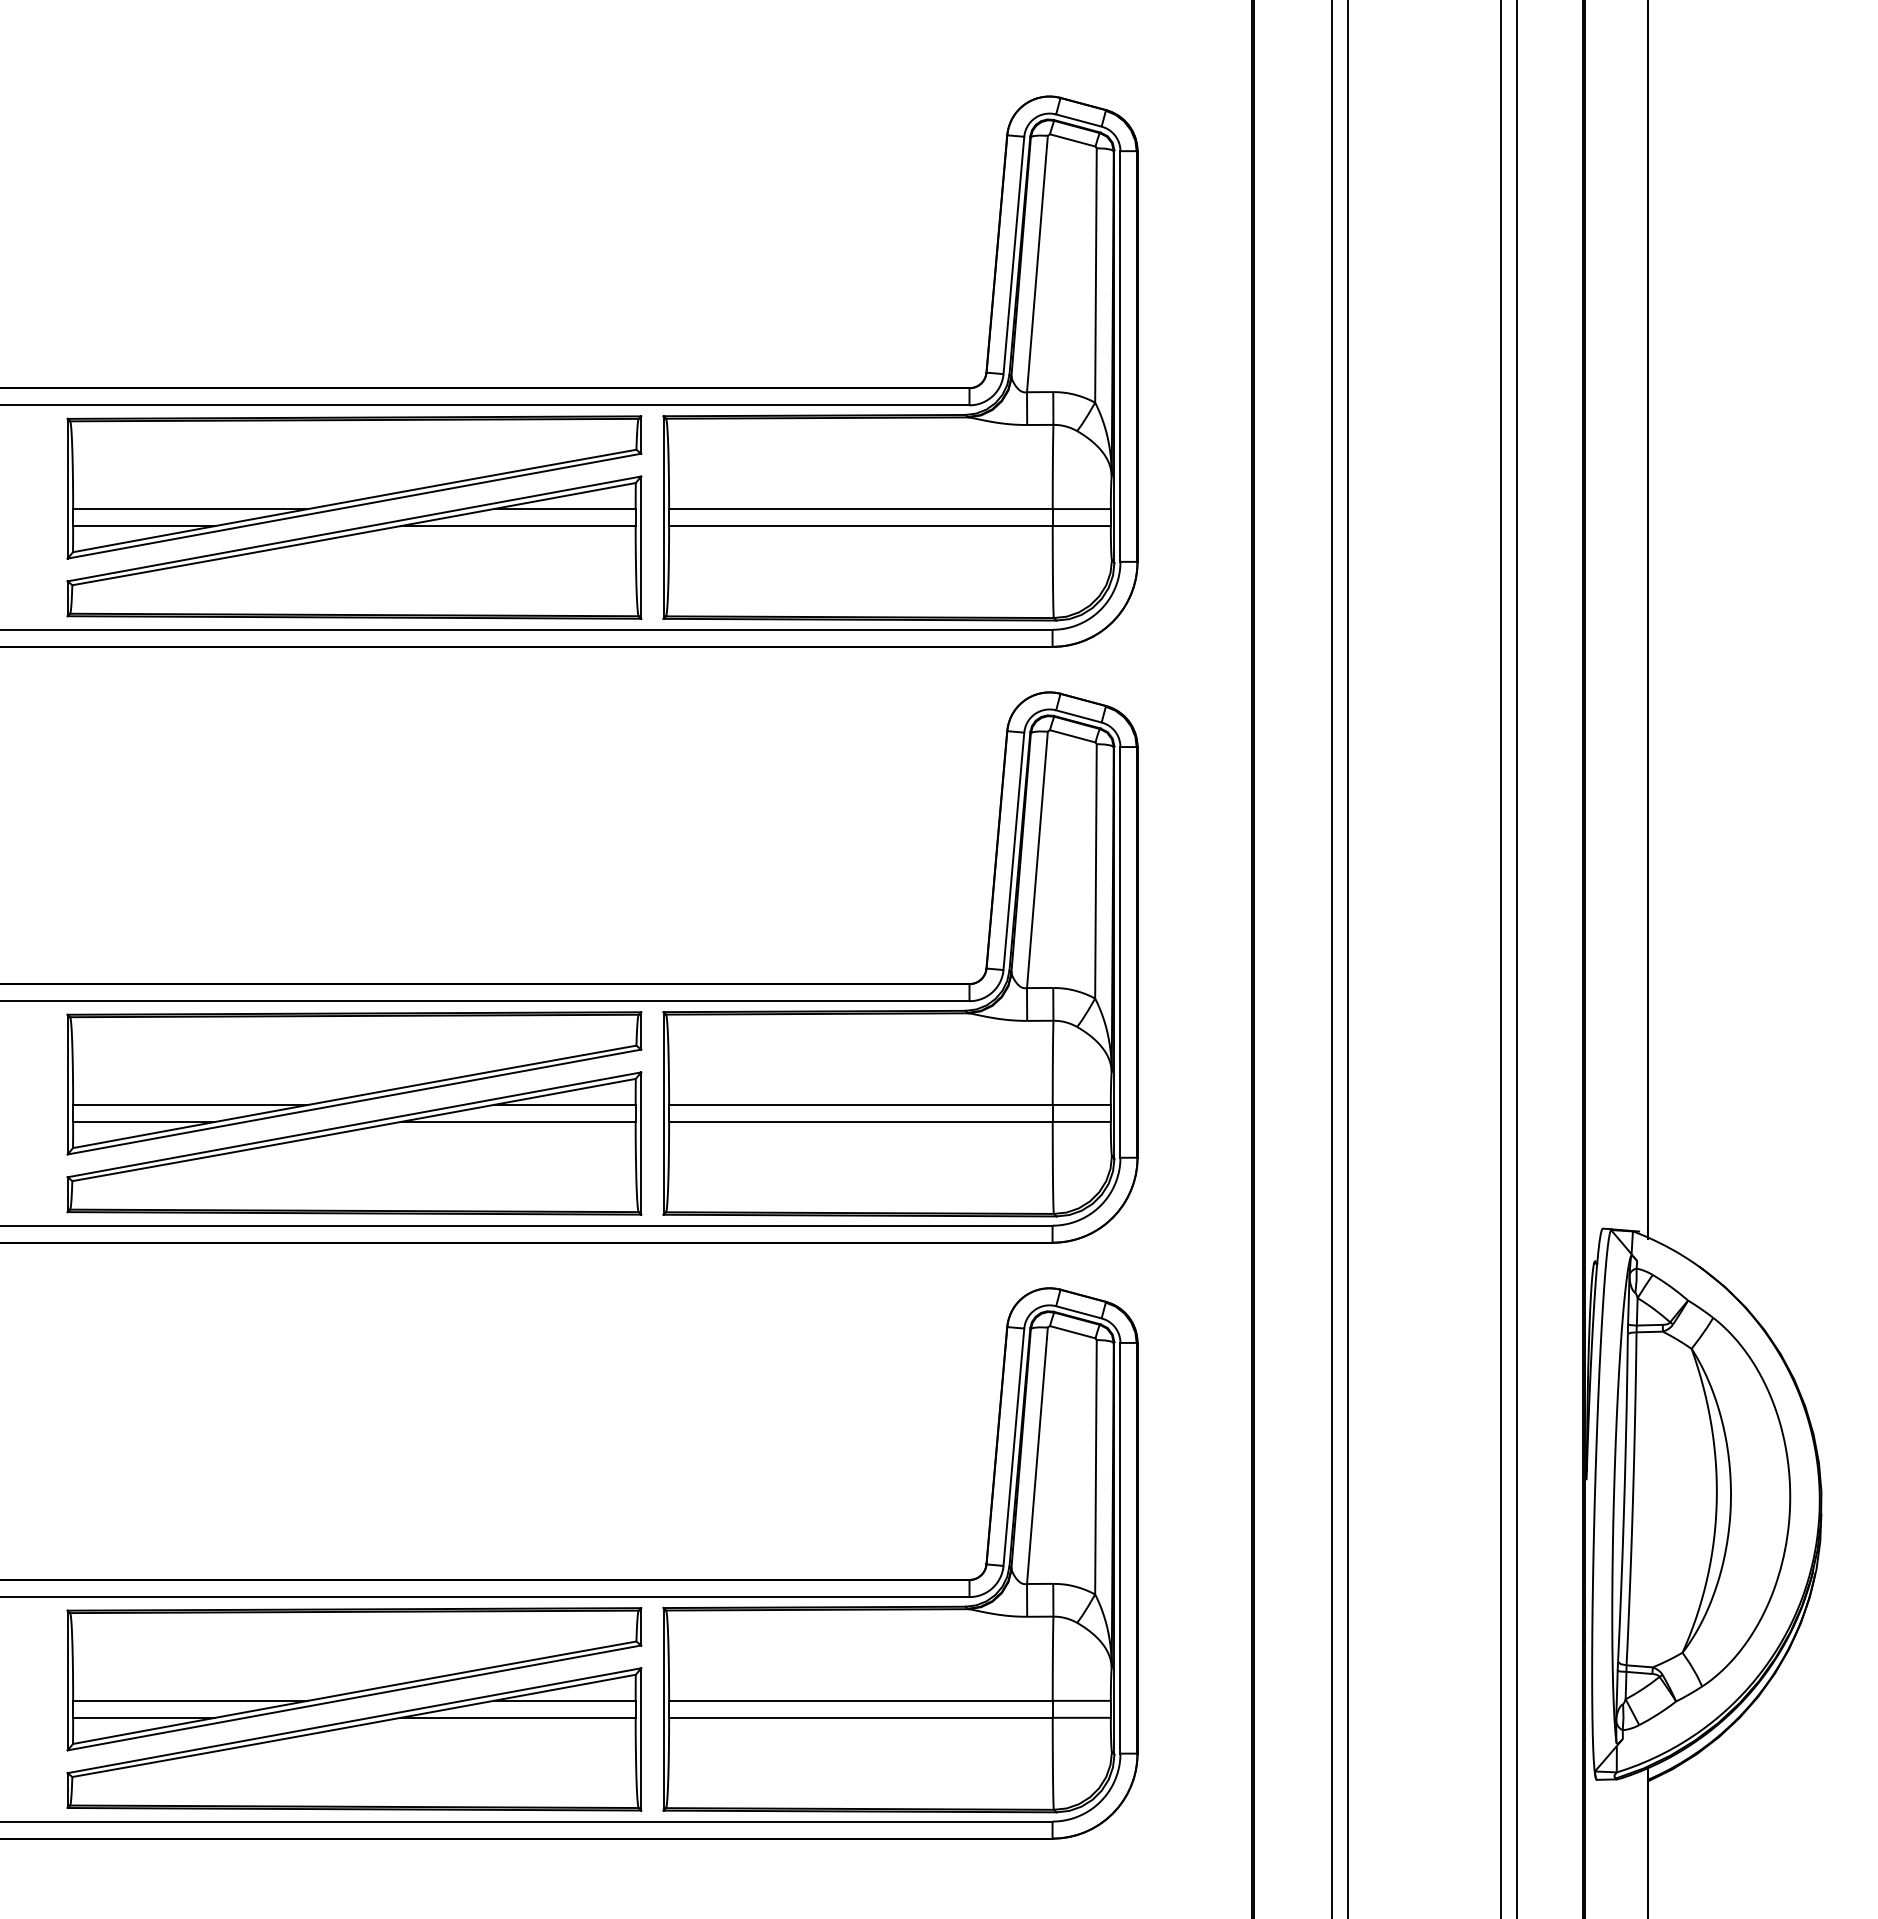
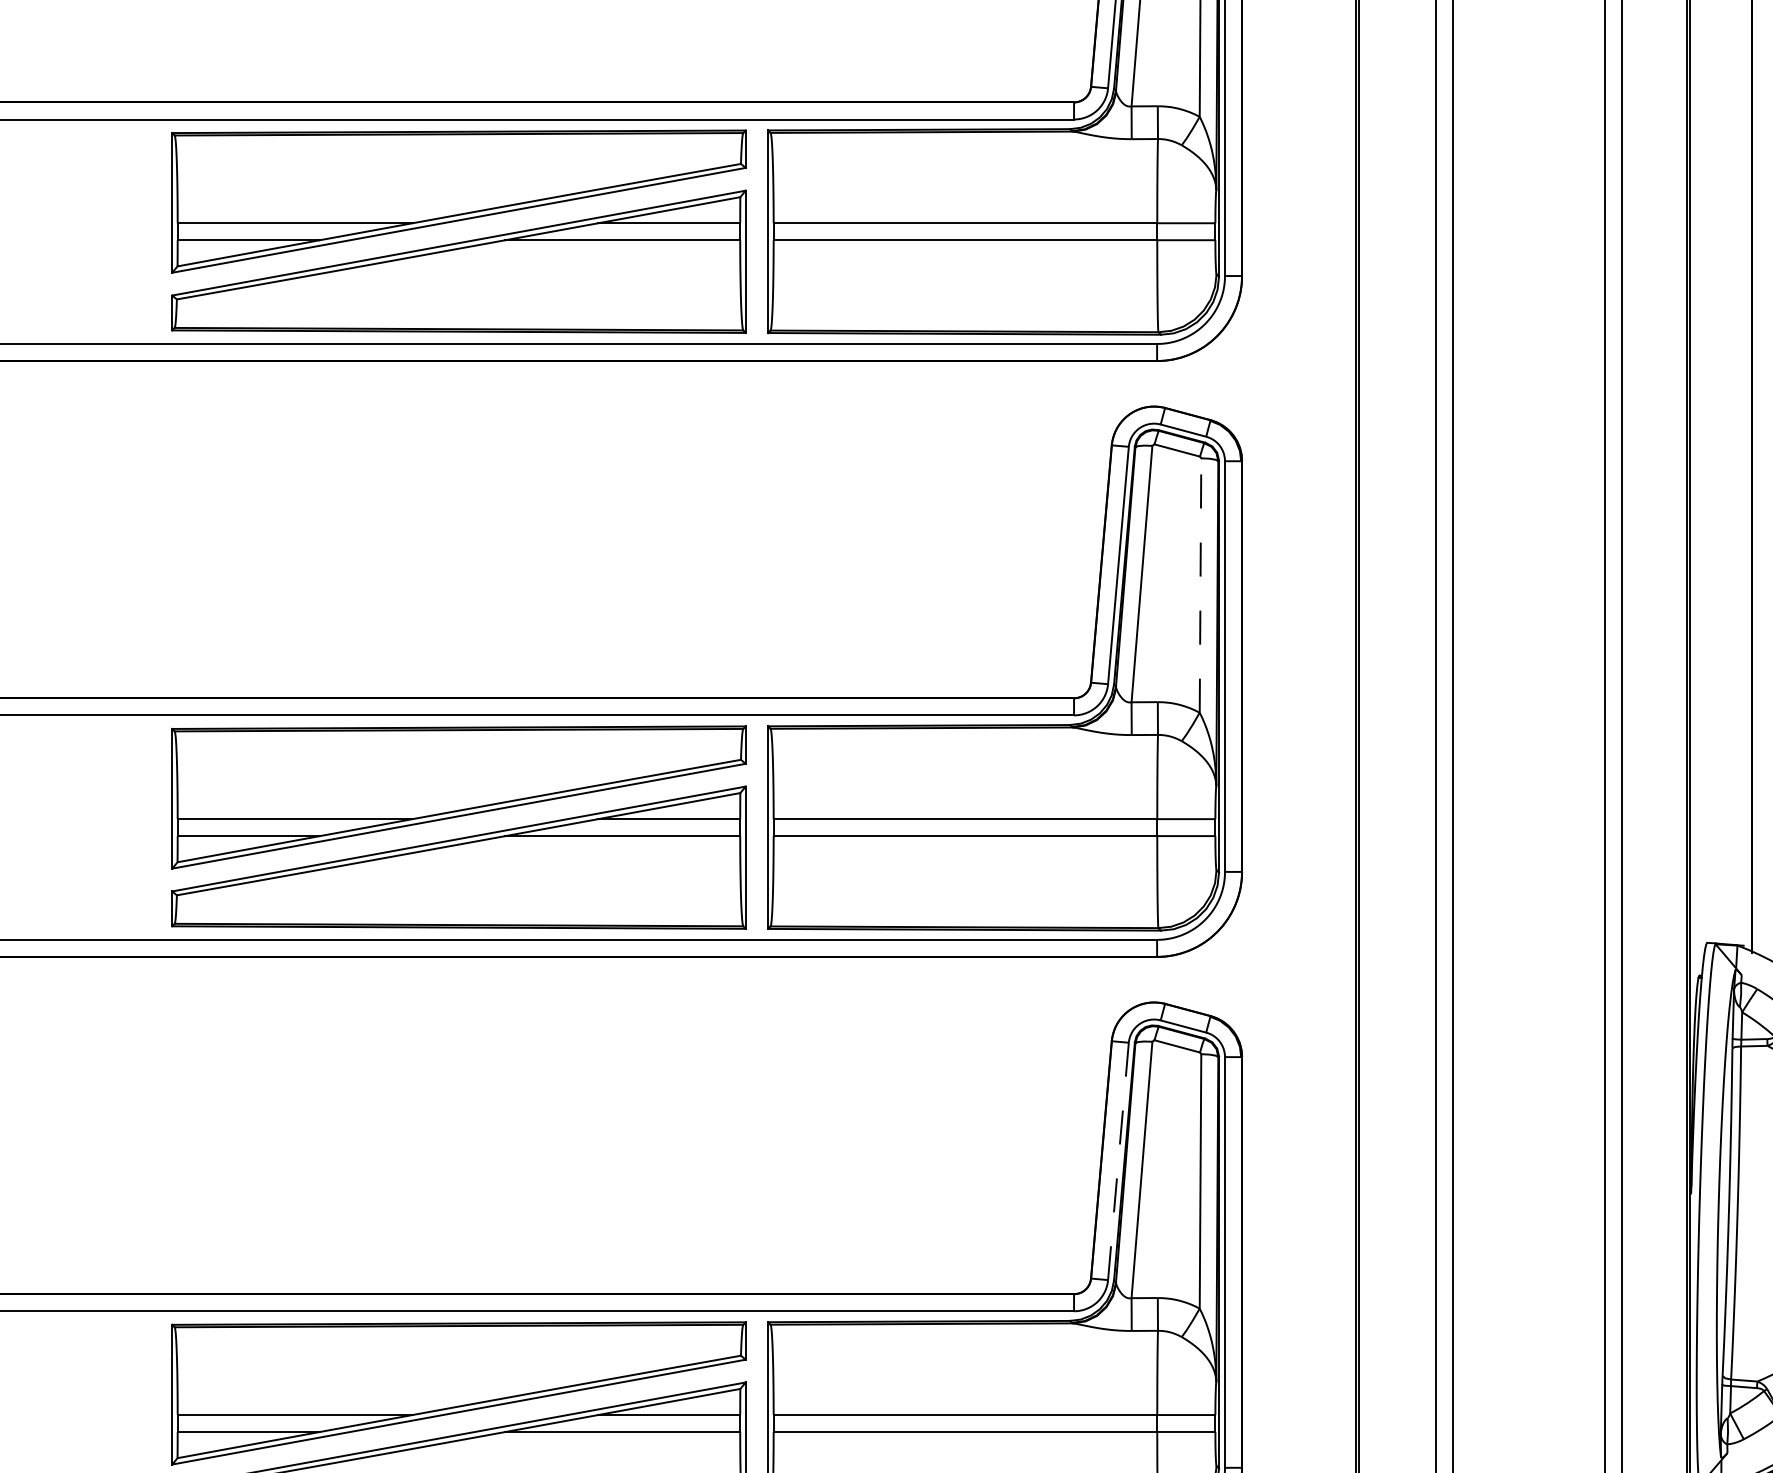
line: (1095, 870) -> (1200, 584), solid -> dashed
line: (1013, 1447) -> (1118, 1161), solid -> dashed

